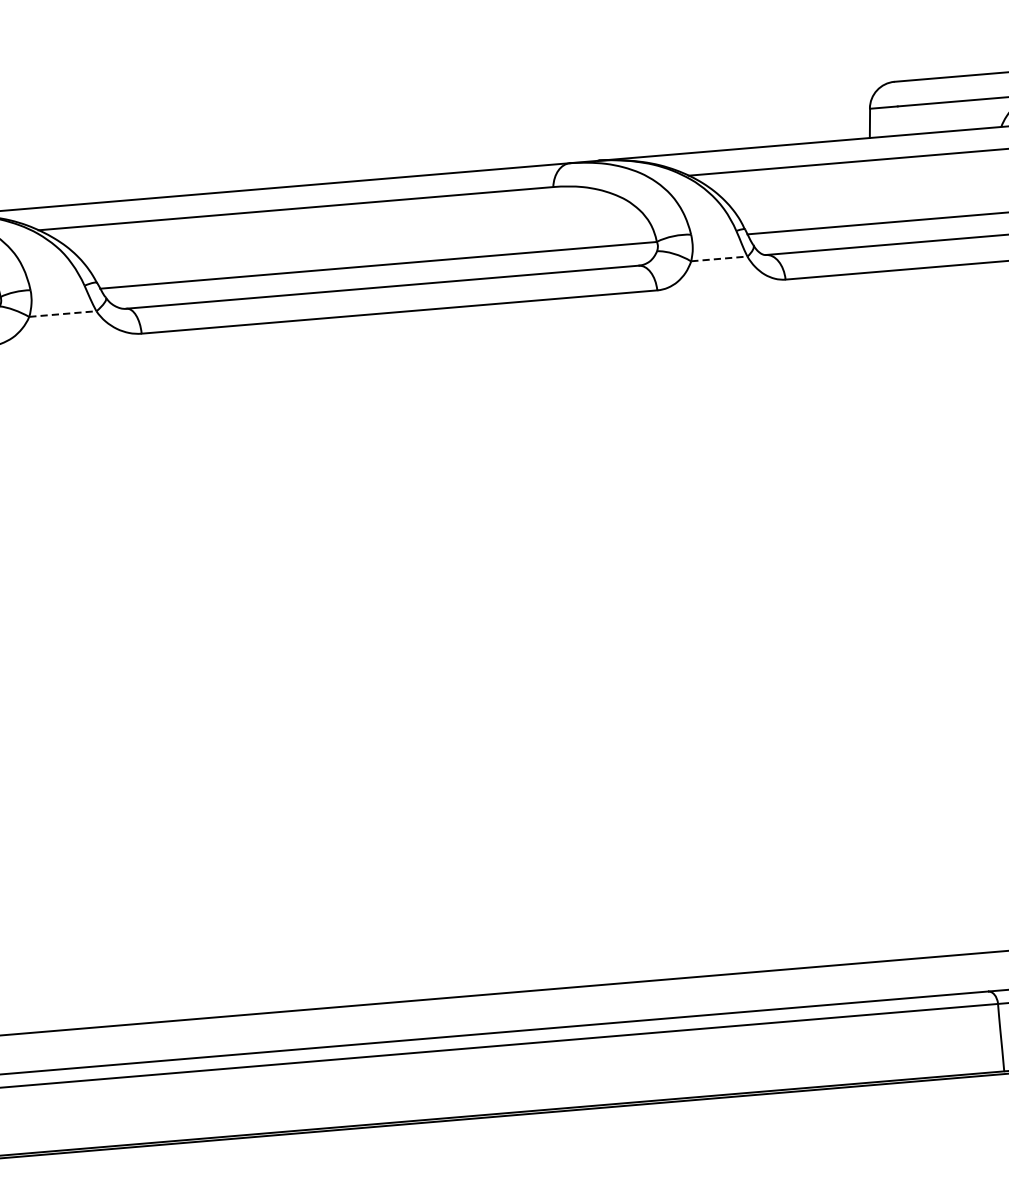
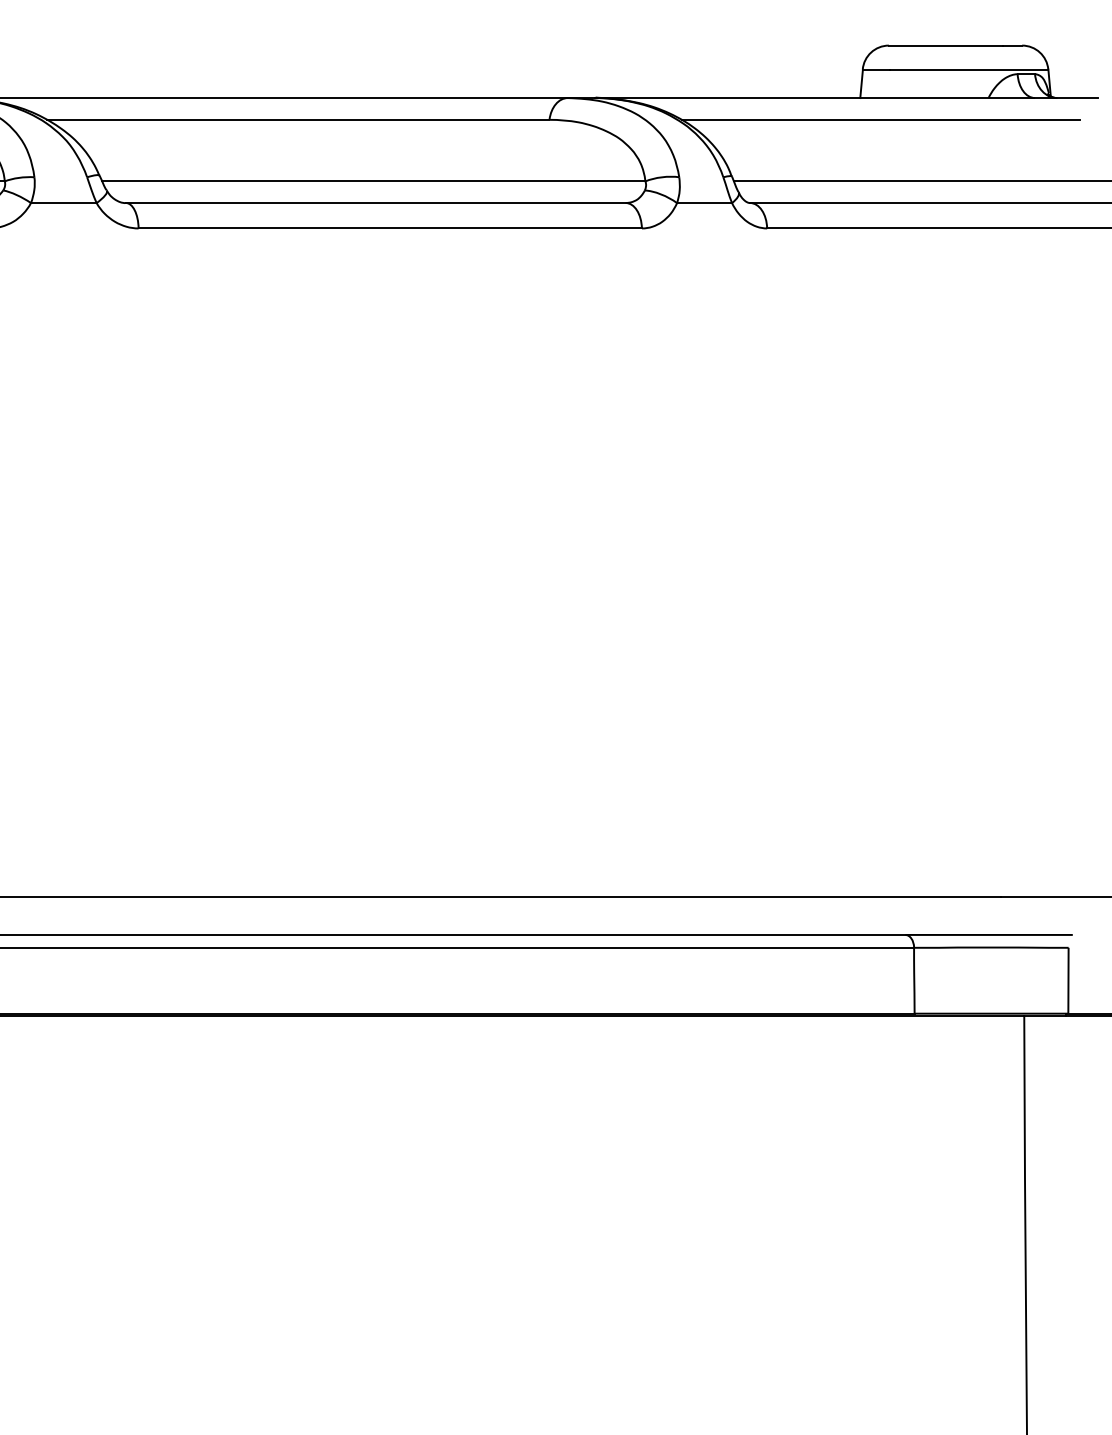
line: (720, 259) -> (705, 203), dashed -> solid
line: (62, 314) -> (63, 203), dashed -> solid

